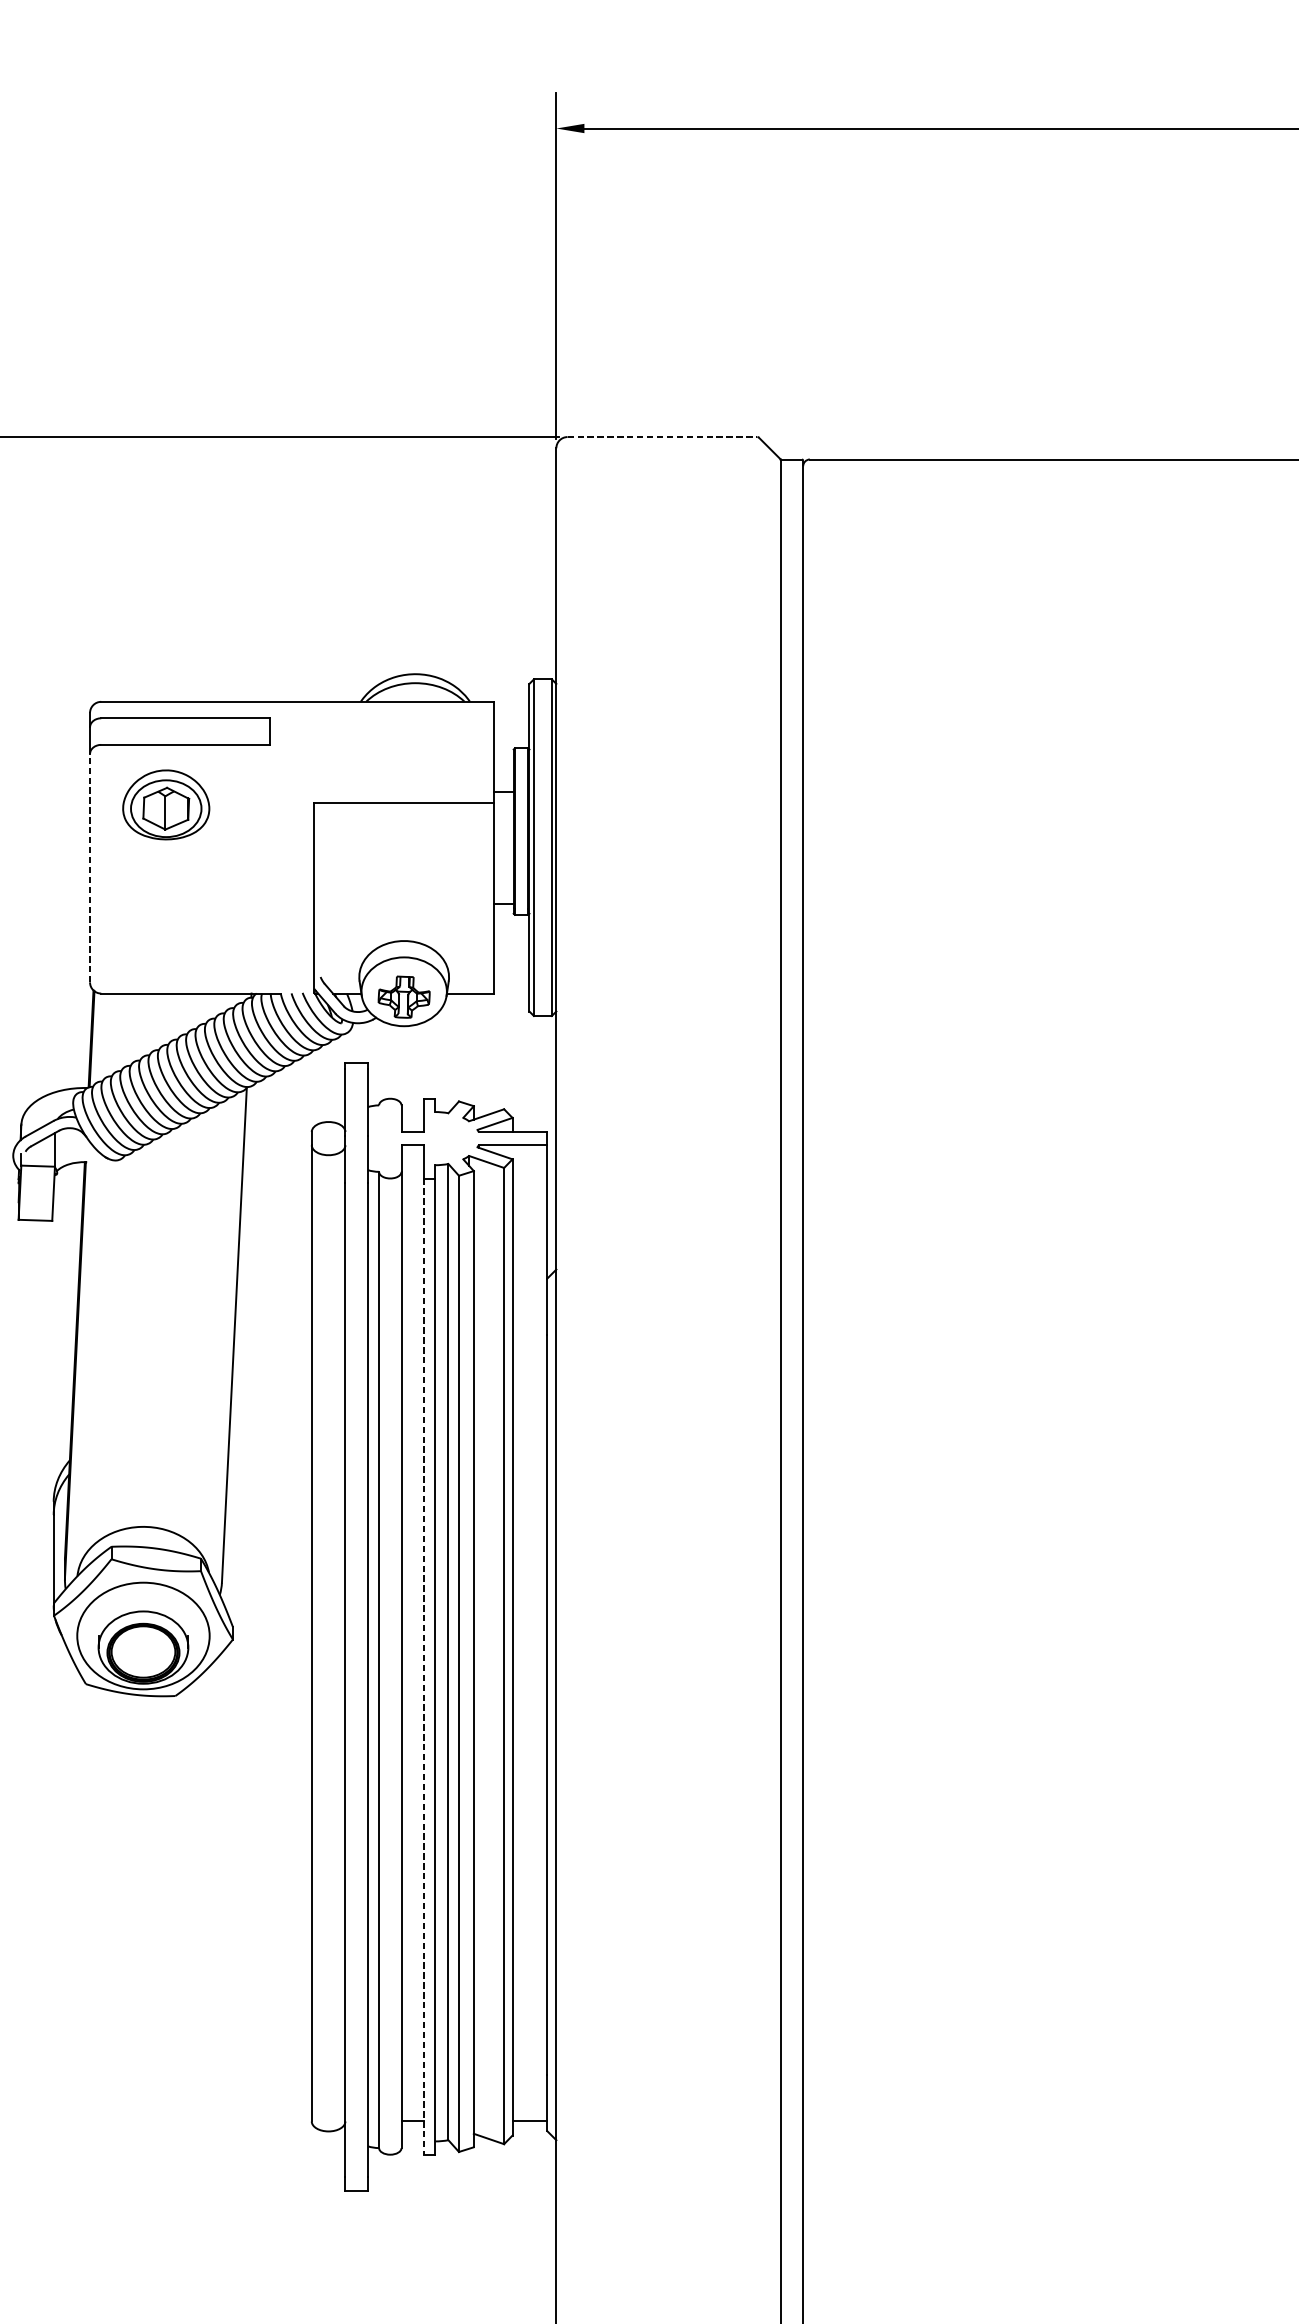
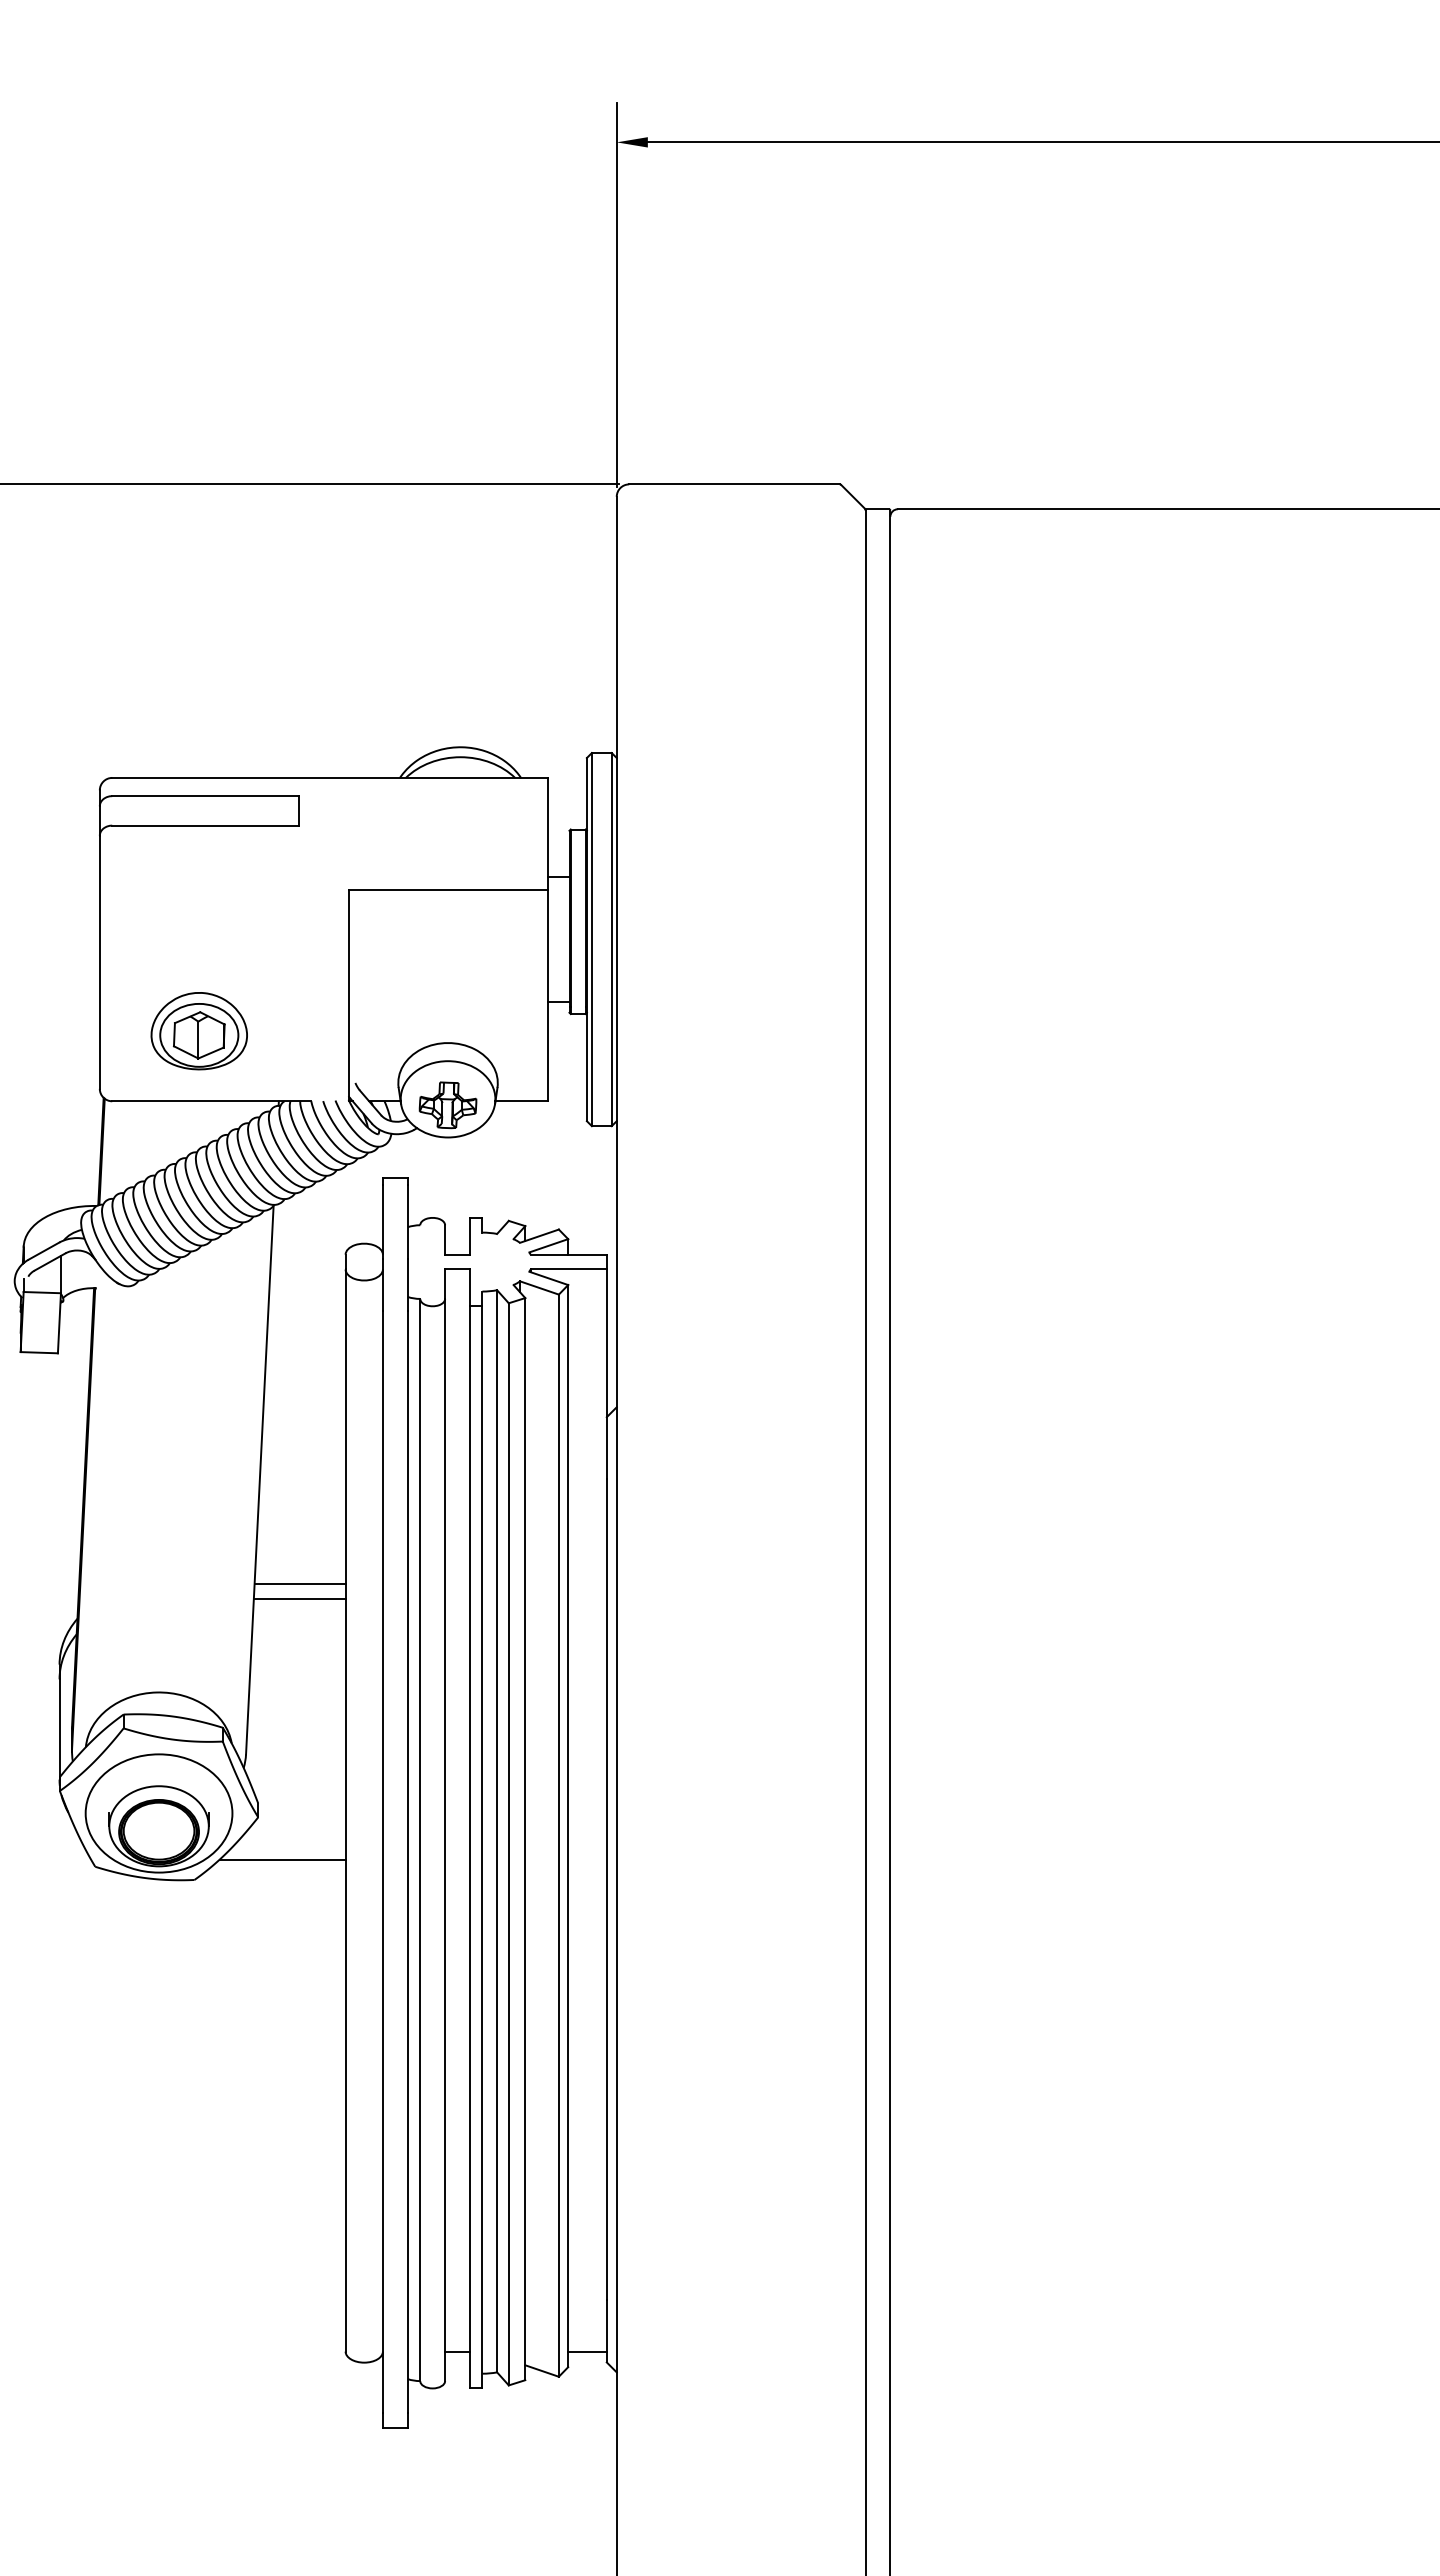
line: (662, 437) -> (734, 484), dashed -> solid
part: (165, 805) -> (198, 1031), moved
line: (89, 868) -> (99, 962), dashed -> solid
line: (270, 1429) -> (299, 1584), added
line: (270, 1443) -> (299, 1599), added
line: (424, 1666) -> (470, 1847), dashed -> solid
line: (254, 1677) -> (282, 1859), added

